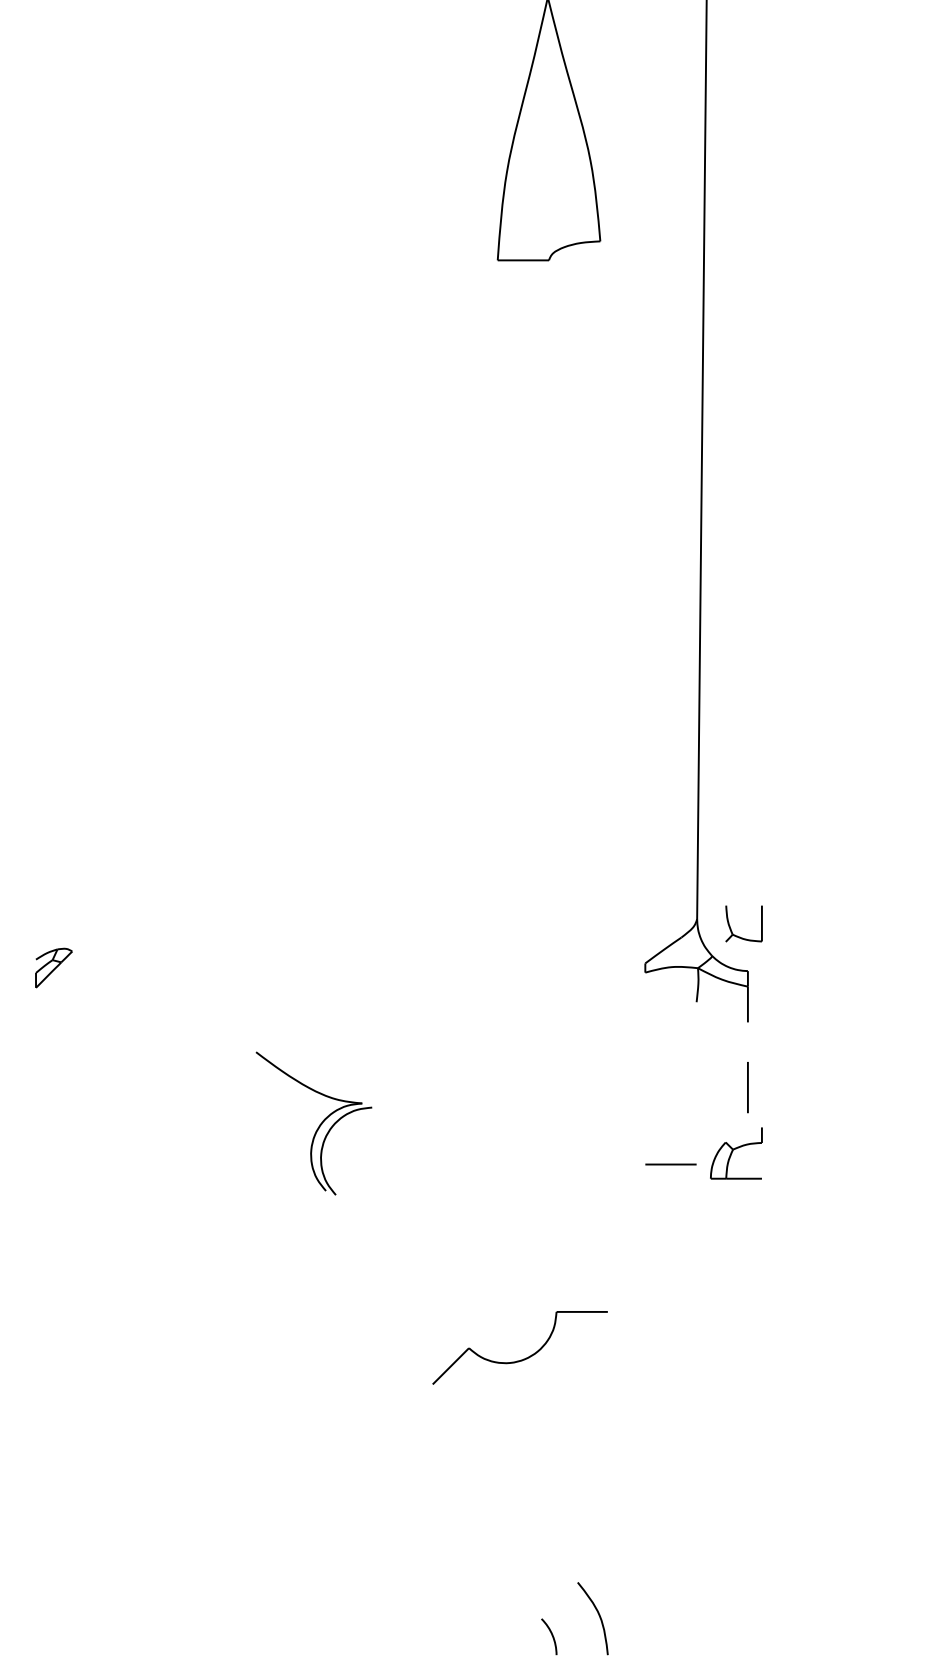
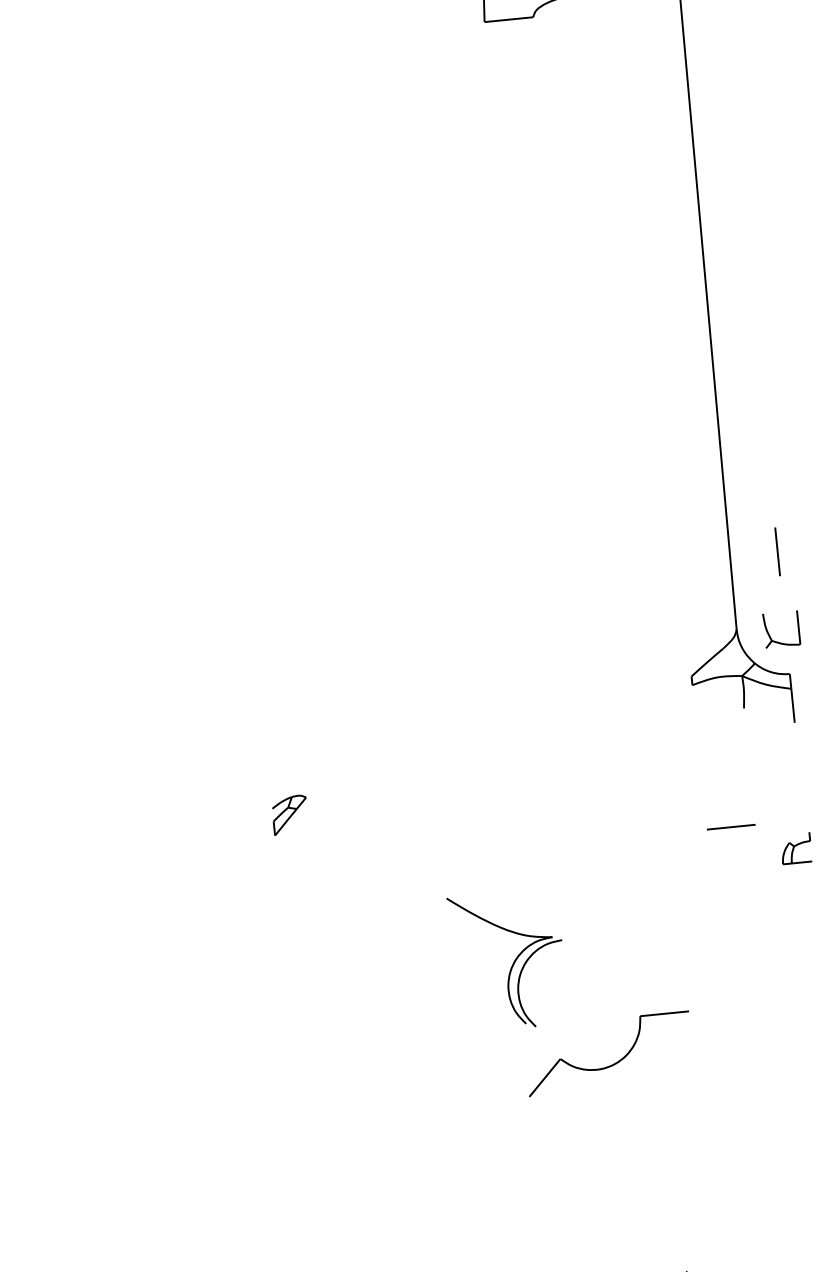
part: (53, 967) -> (289, 814), moved
line: (747, 1087) -> (777, 551), moved
part: (313, 1123) -> (507, 960), moved
part: (736, 1153) -> (796, 848), size x0.6
line: (670, 1164) -> (730, 827), moved

